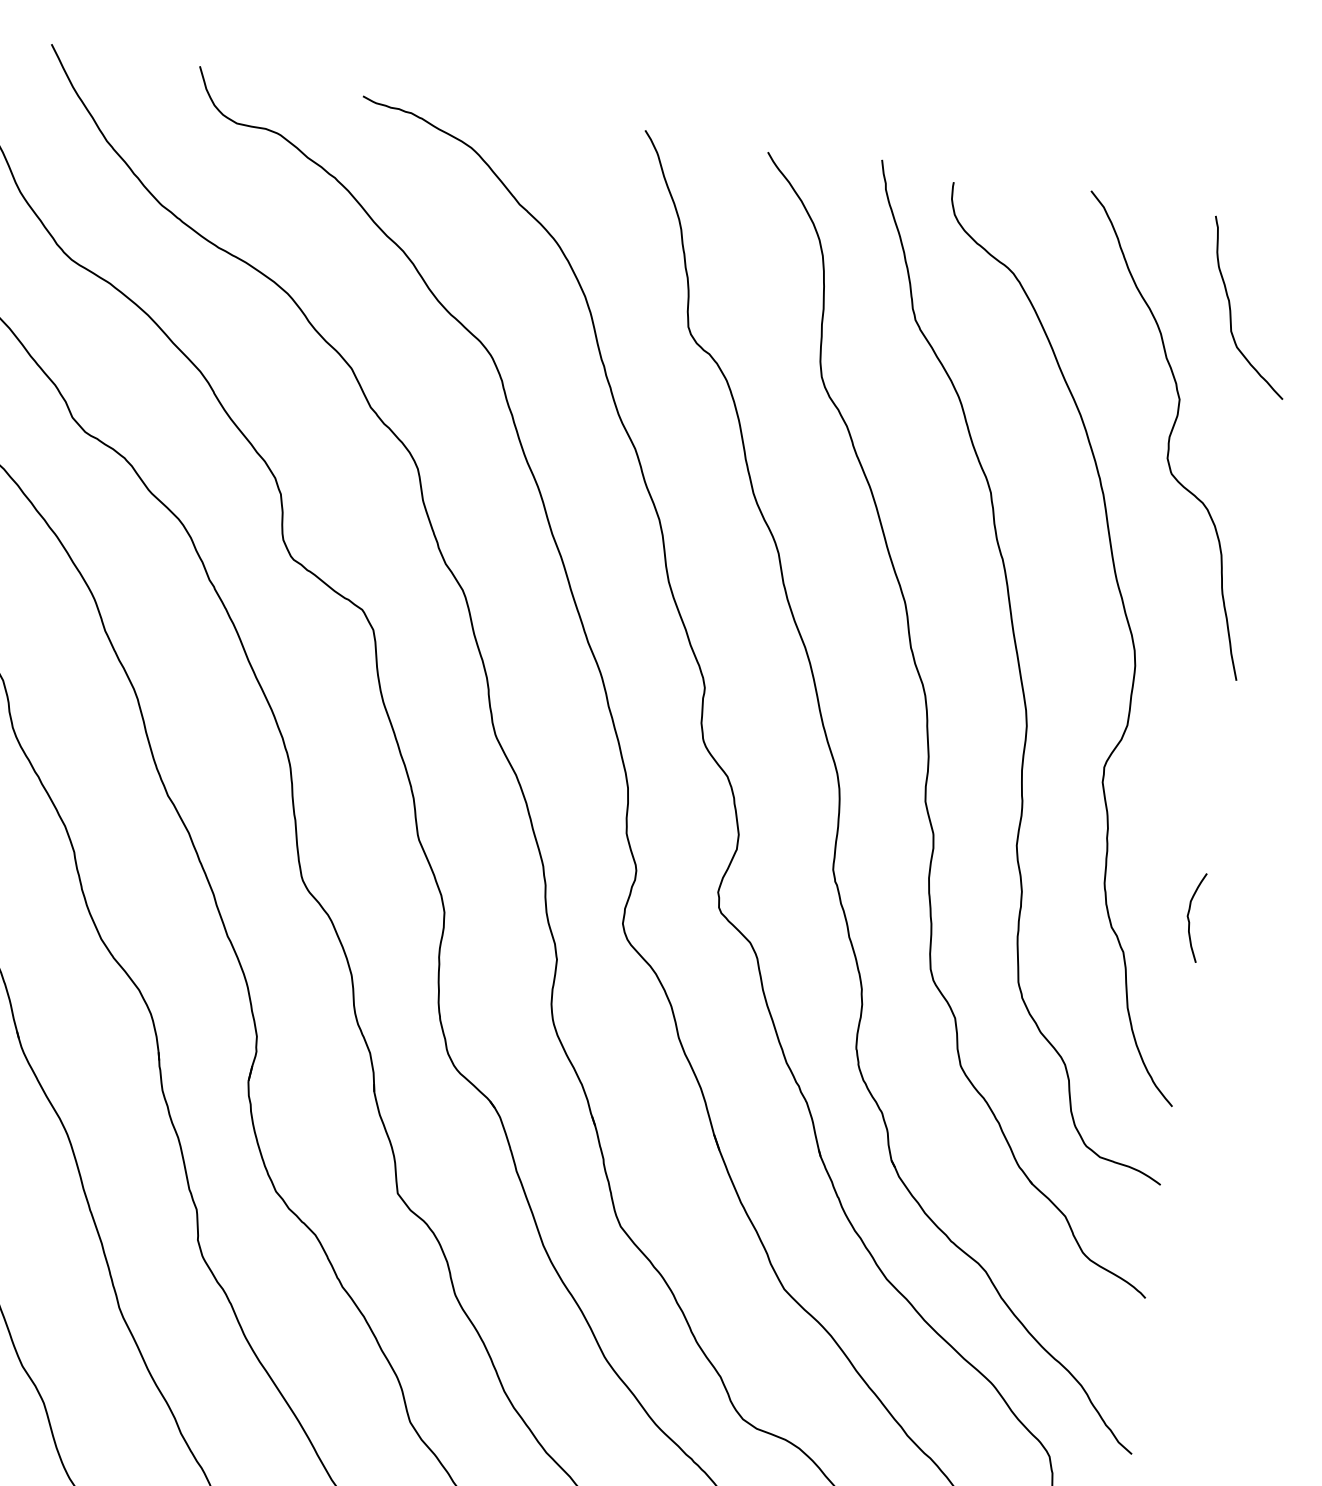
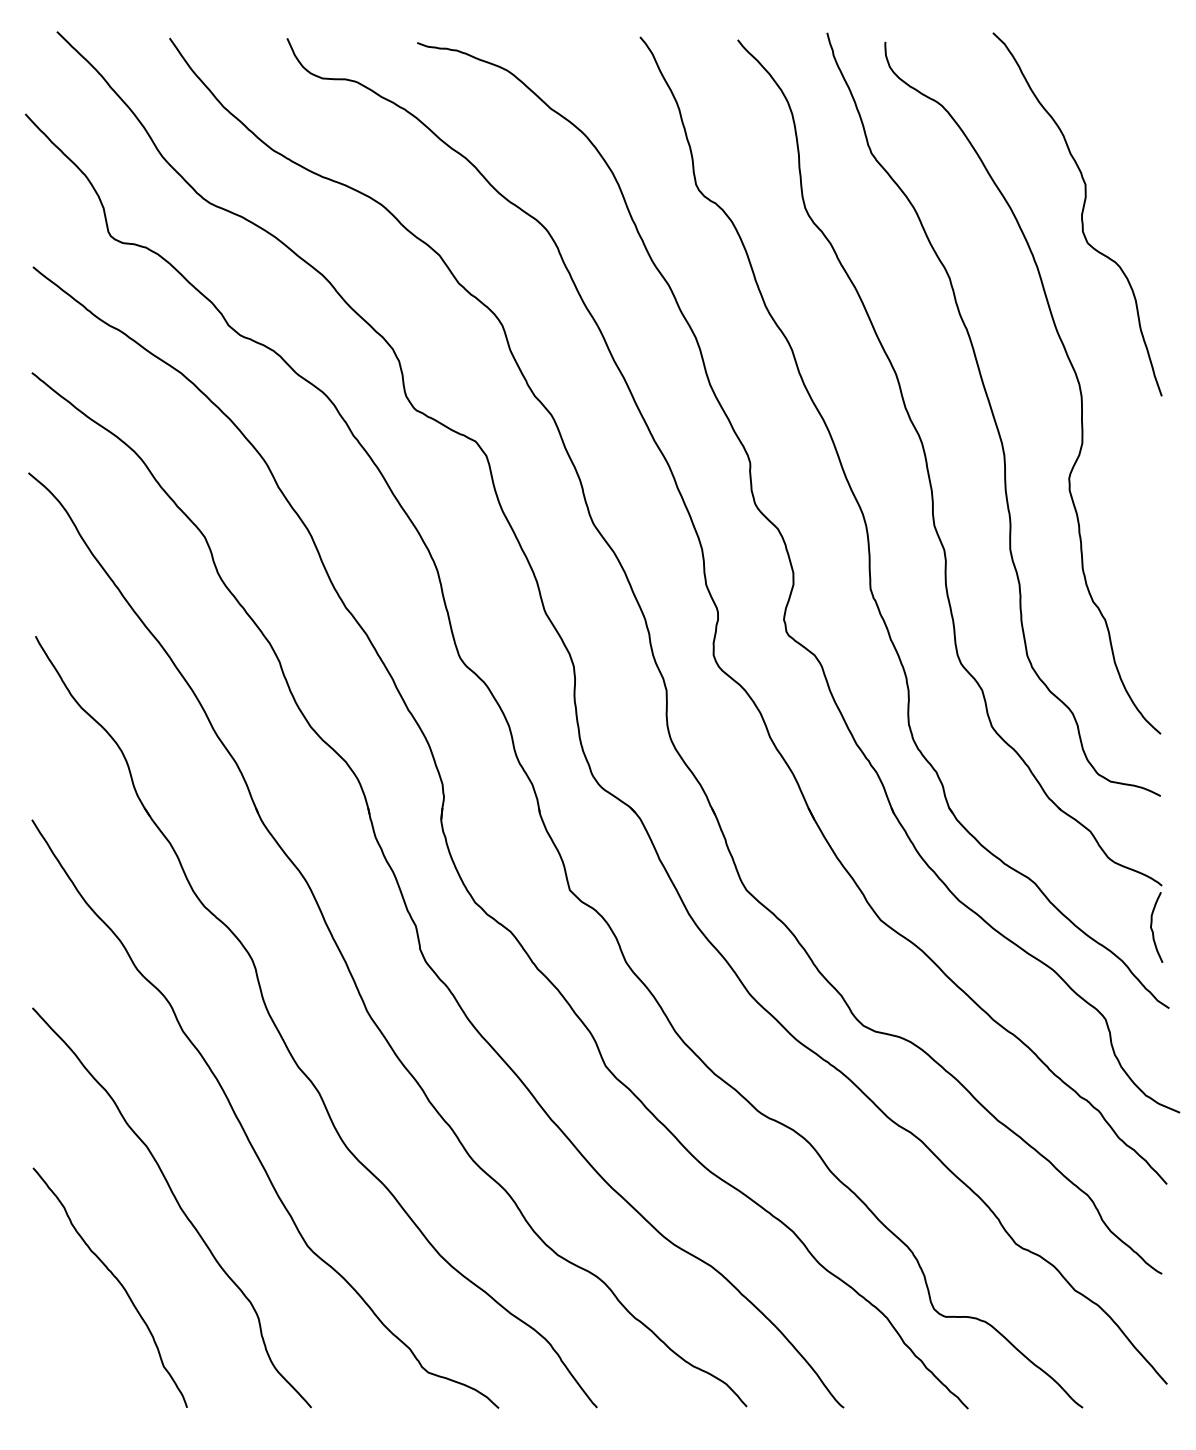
curve: (1231, 309) -> (1115, 108), removed
curve: (1189, 917) -> (1152, 928), moved

